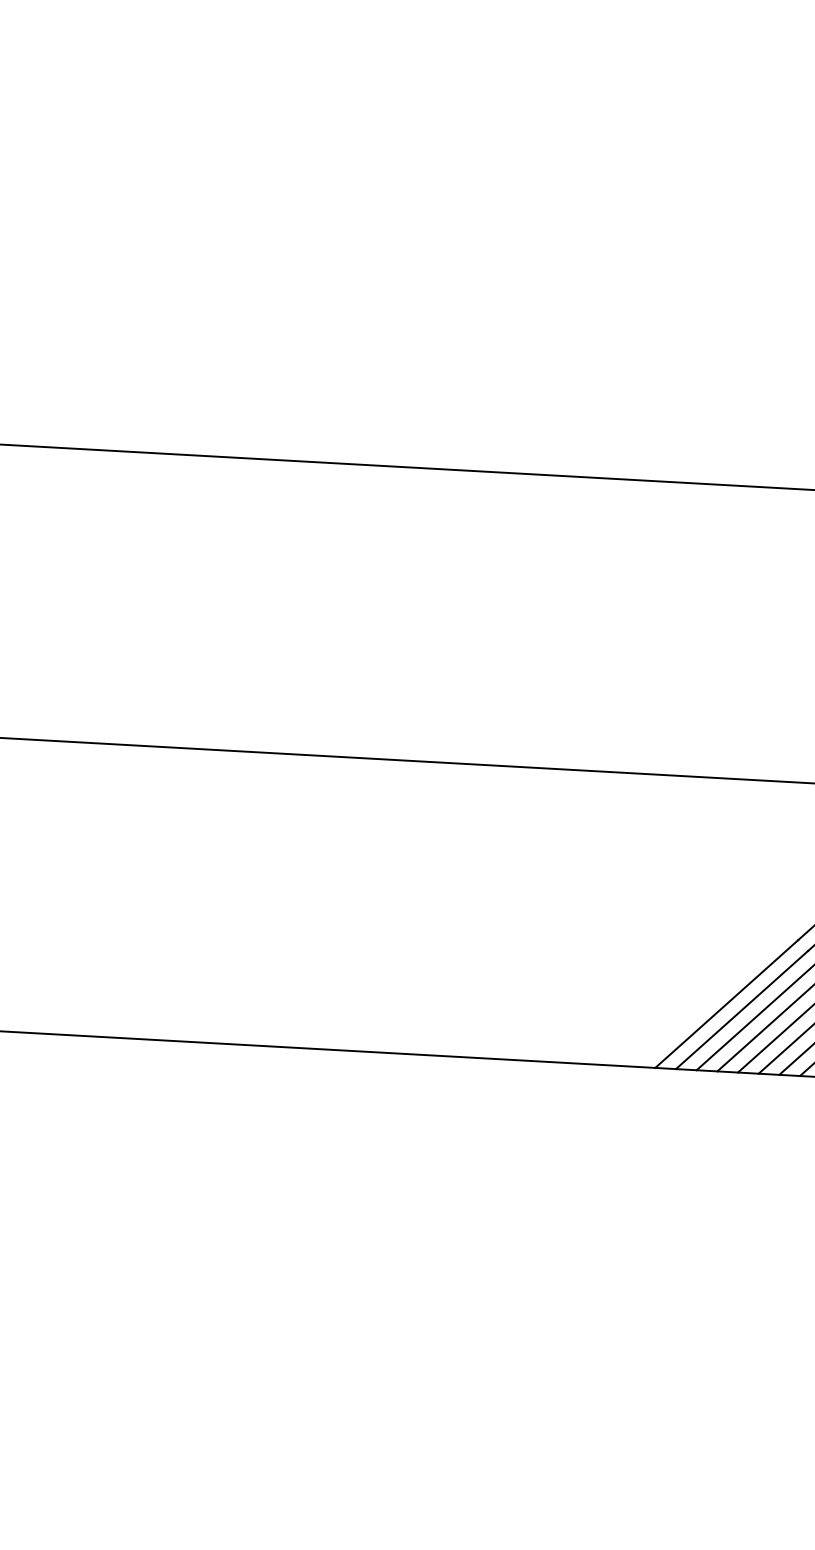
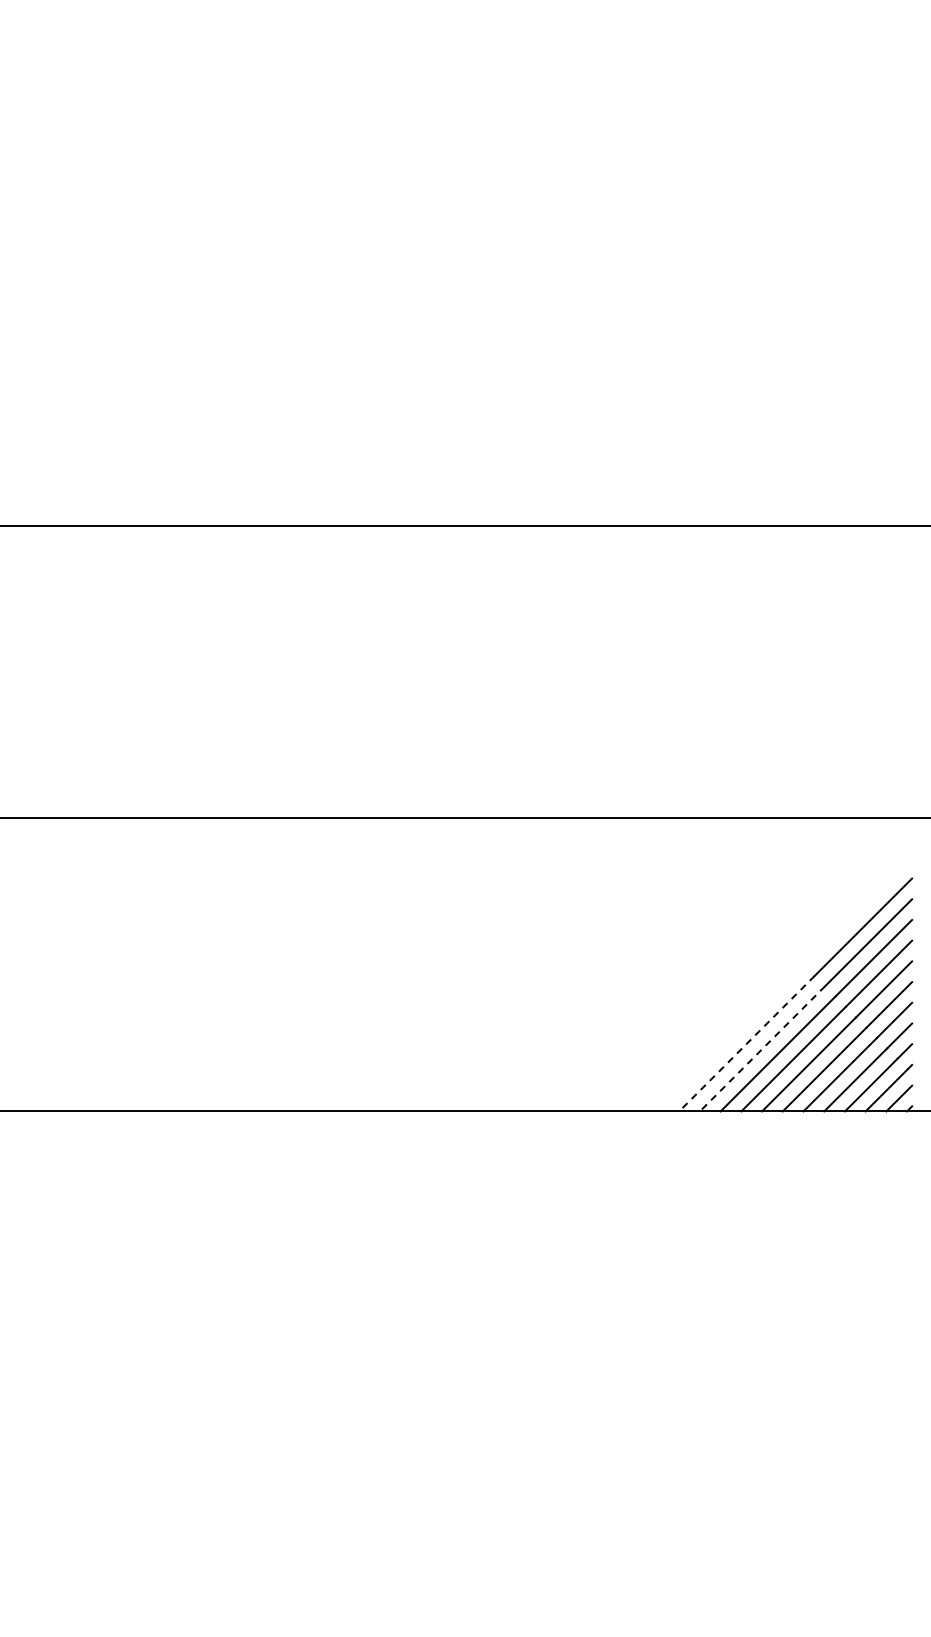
line: (727, 1003) -> (747, 1043), solid -> dashed
line: (741, 1009) -> (762, 1048), solid -> dashed

